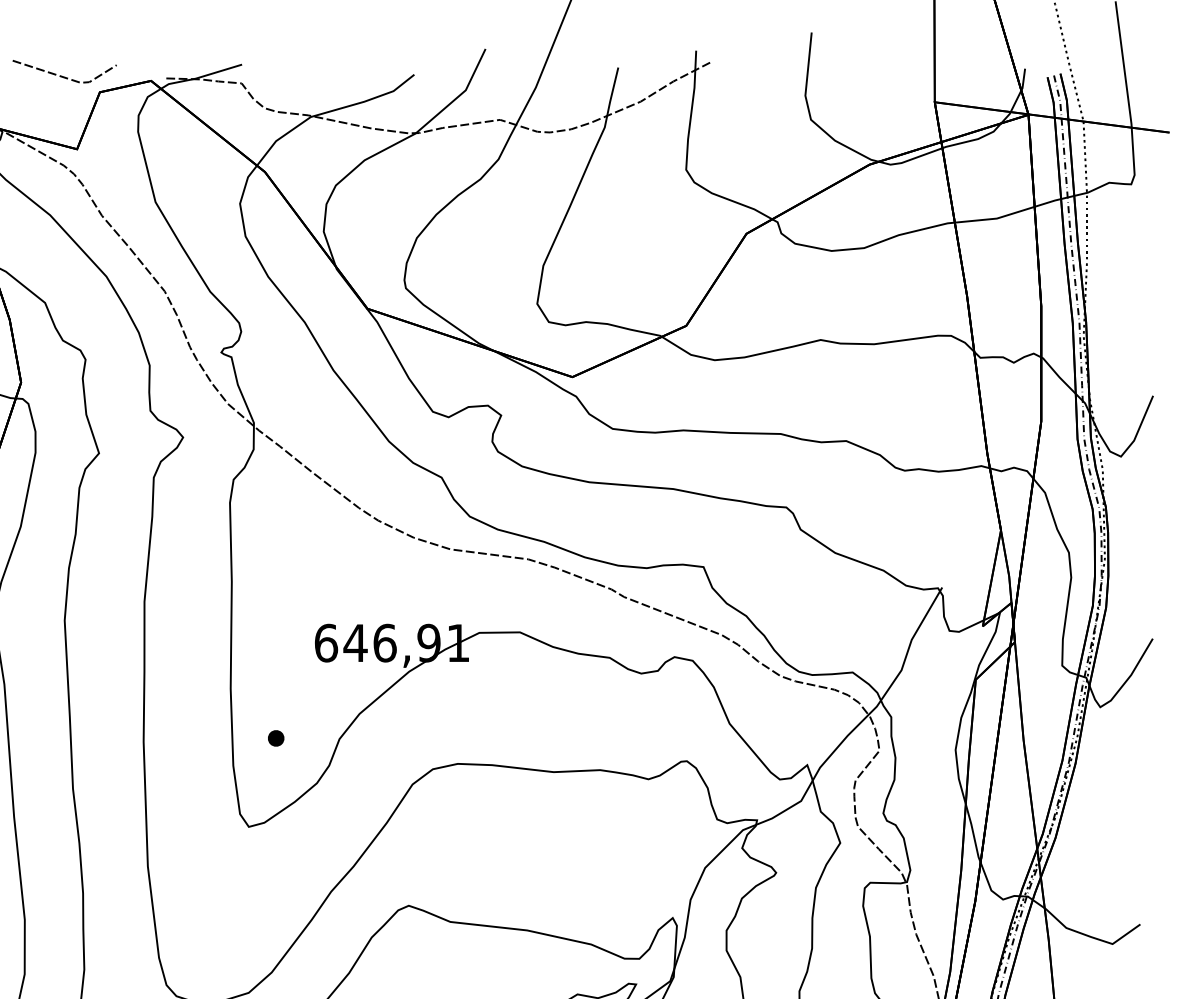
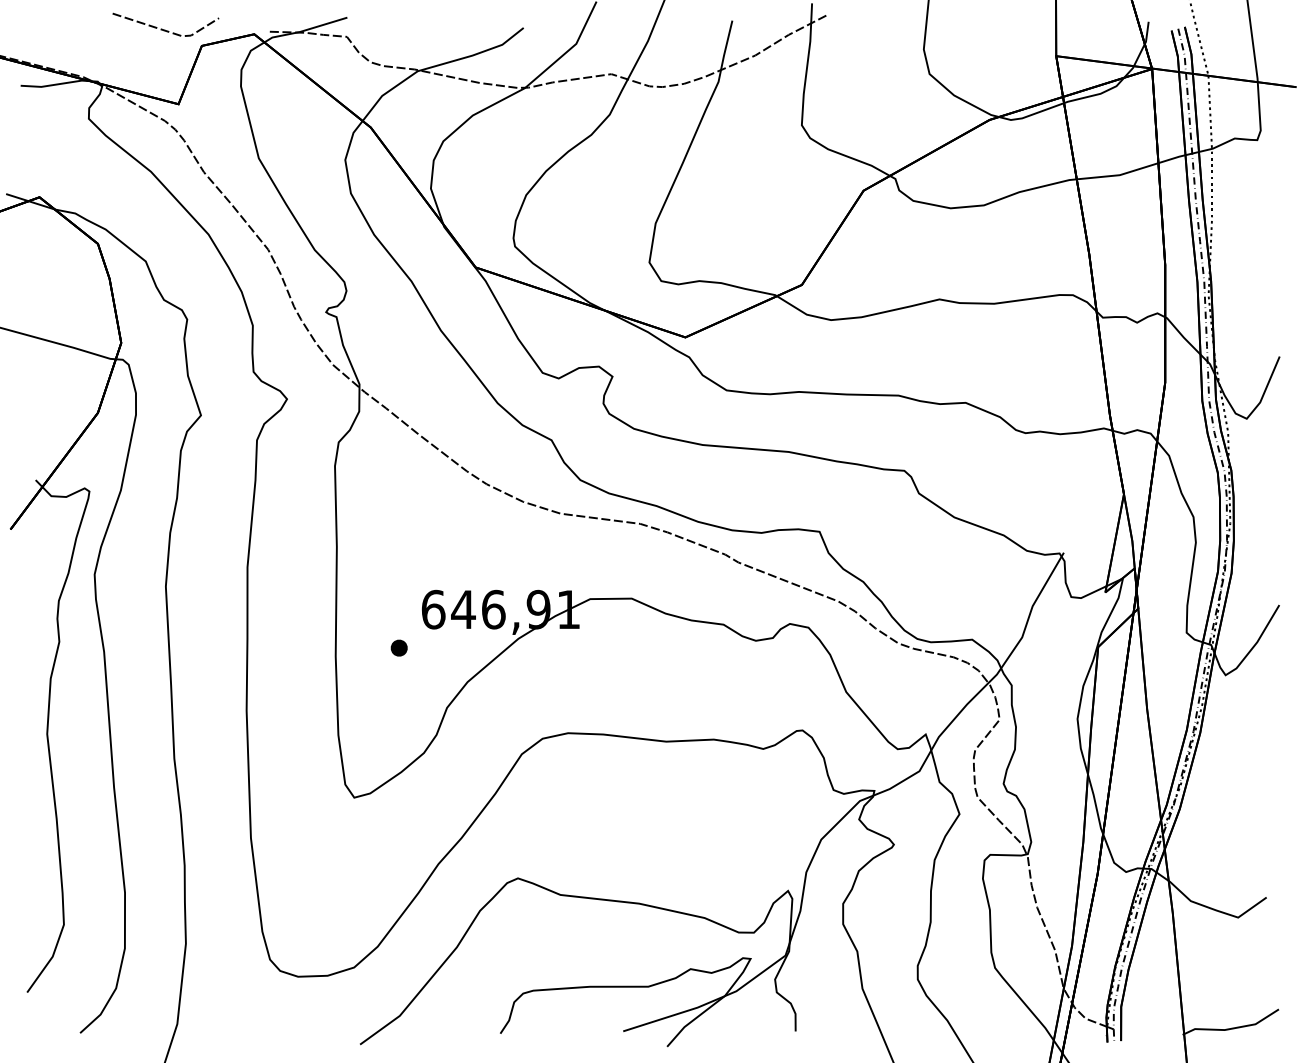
part: (275, 737) -> (398, 647), moved

